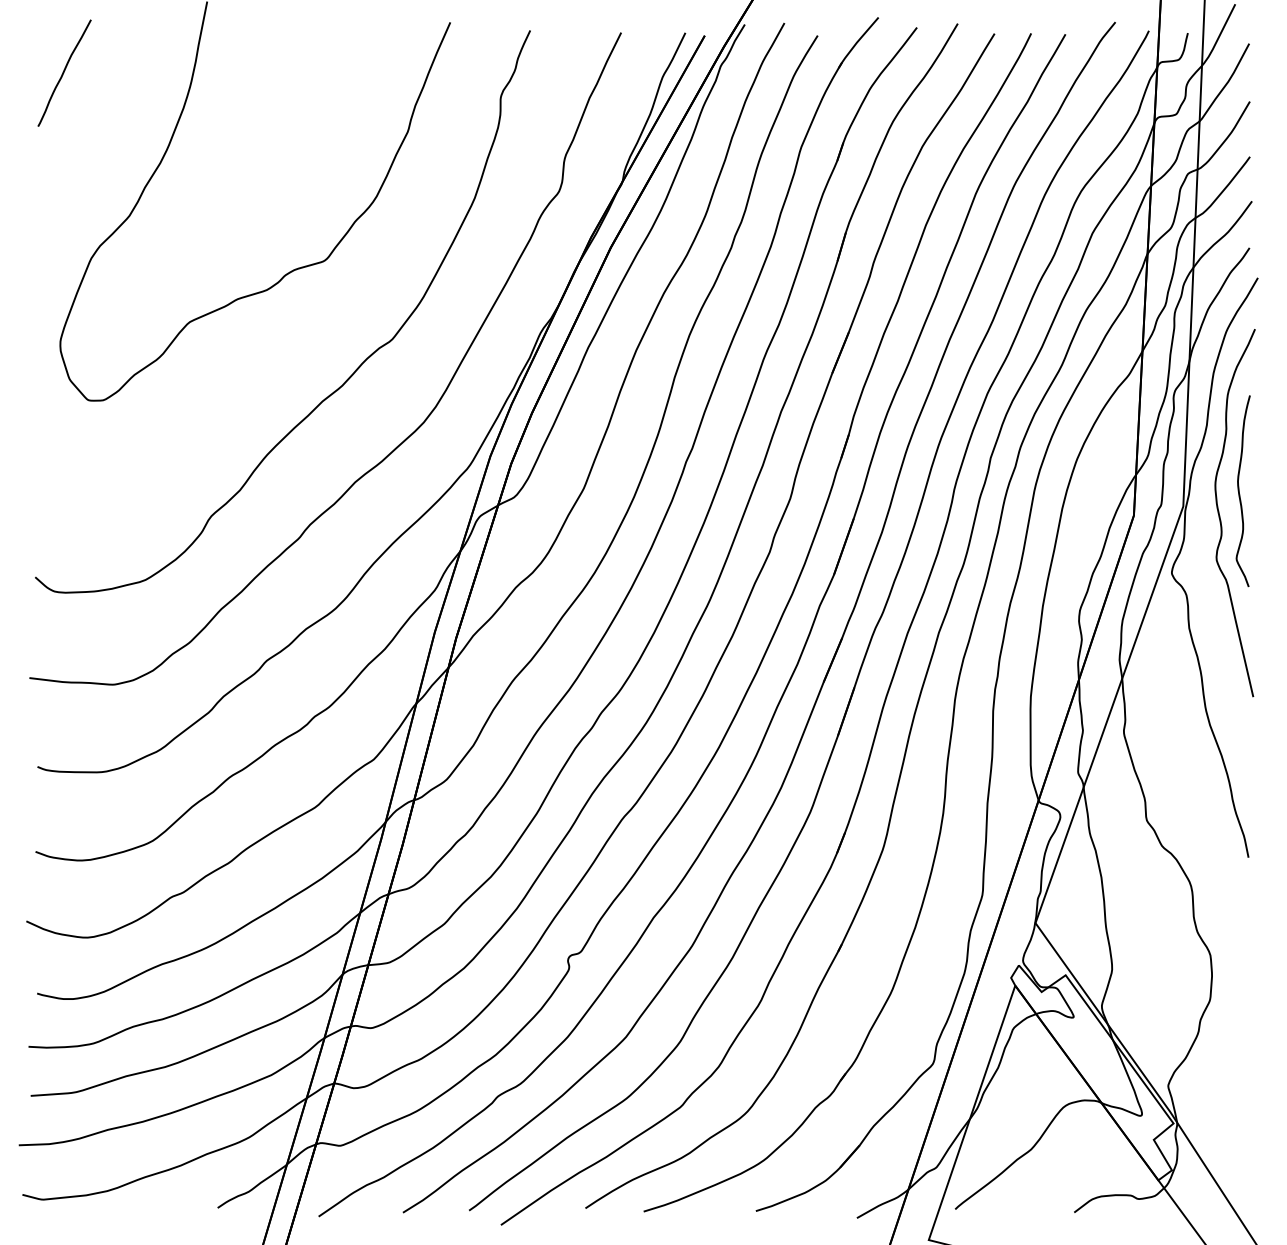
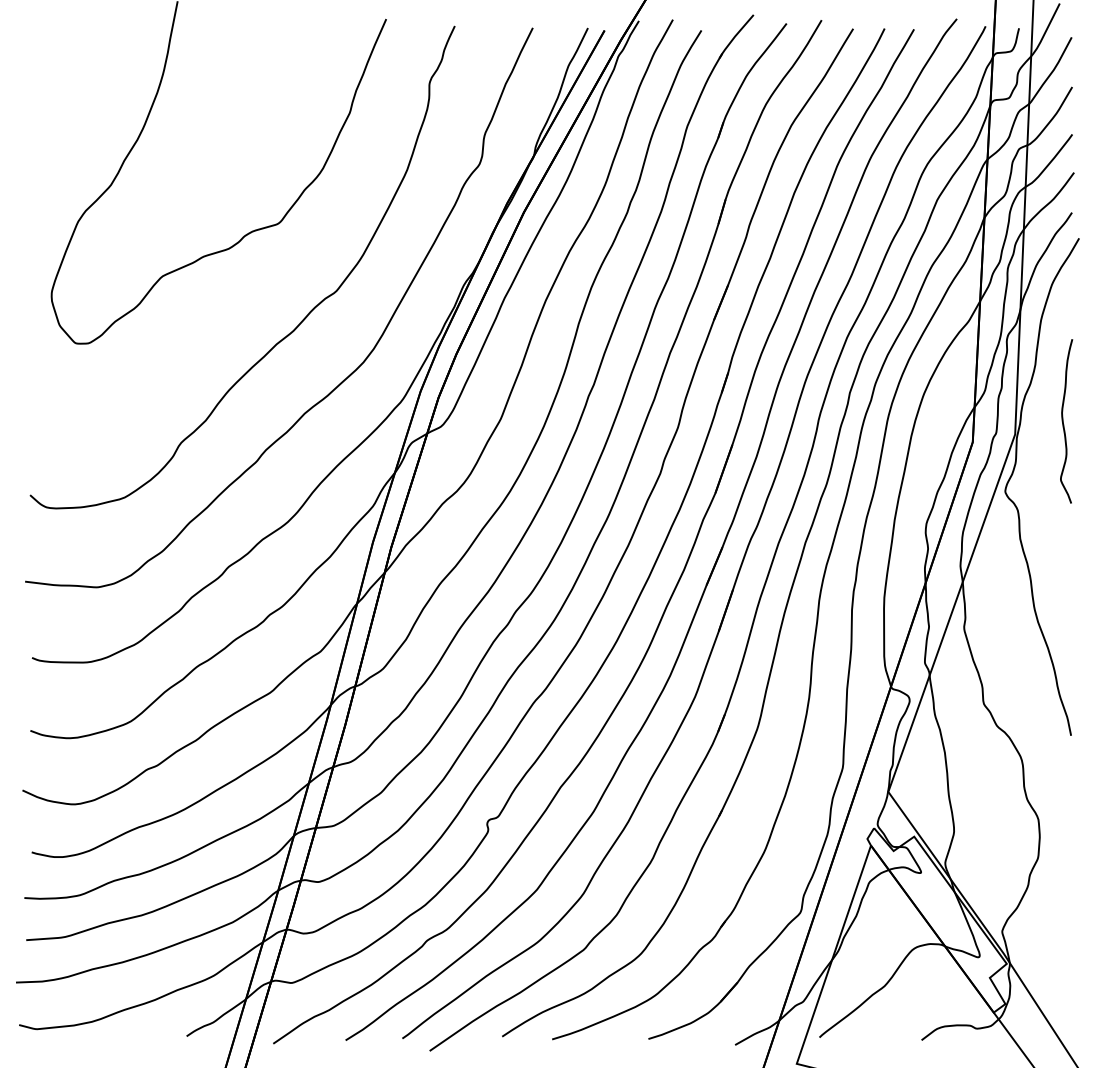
curve: (64, 72) -> (55, 62), removed
curve: (1220, 515) -> (1047, 442), removed

